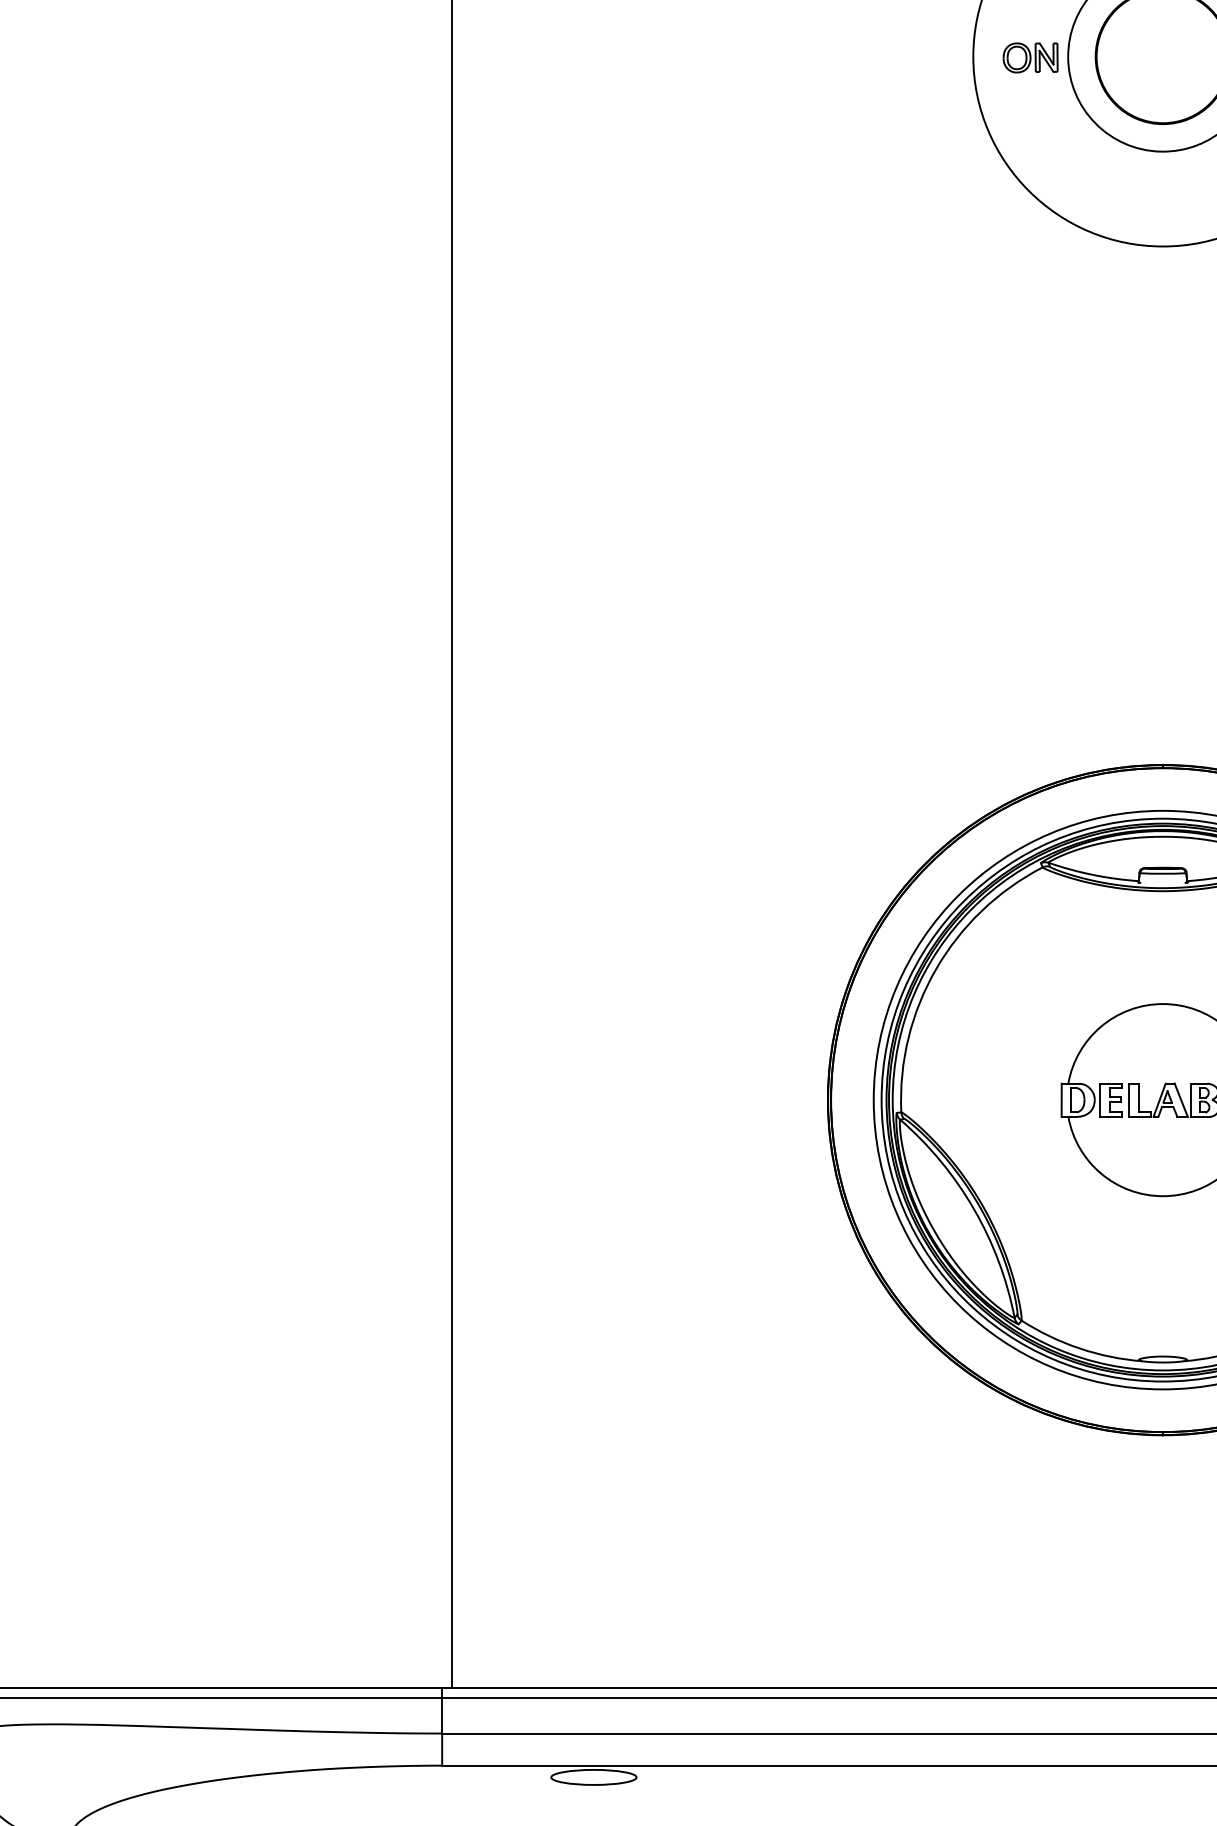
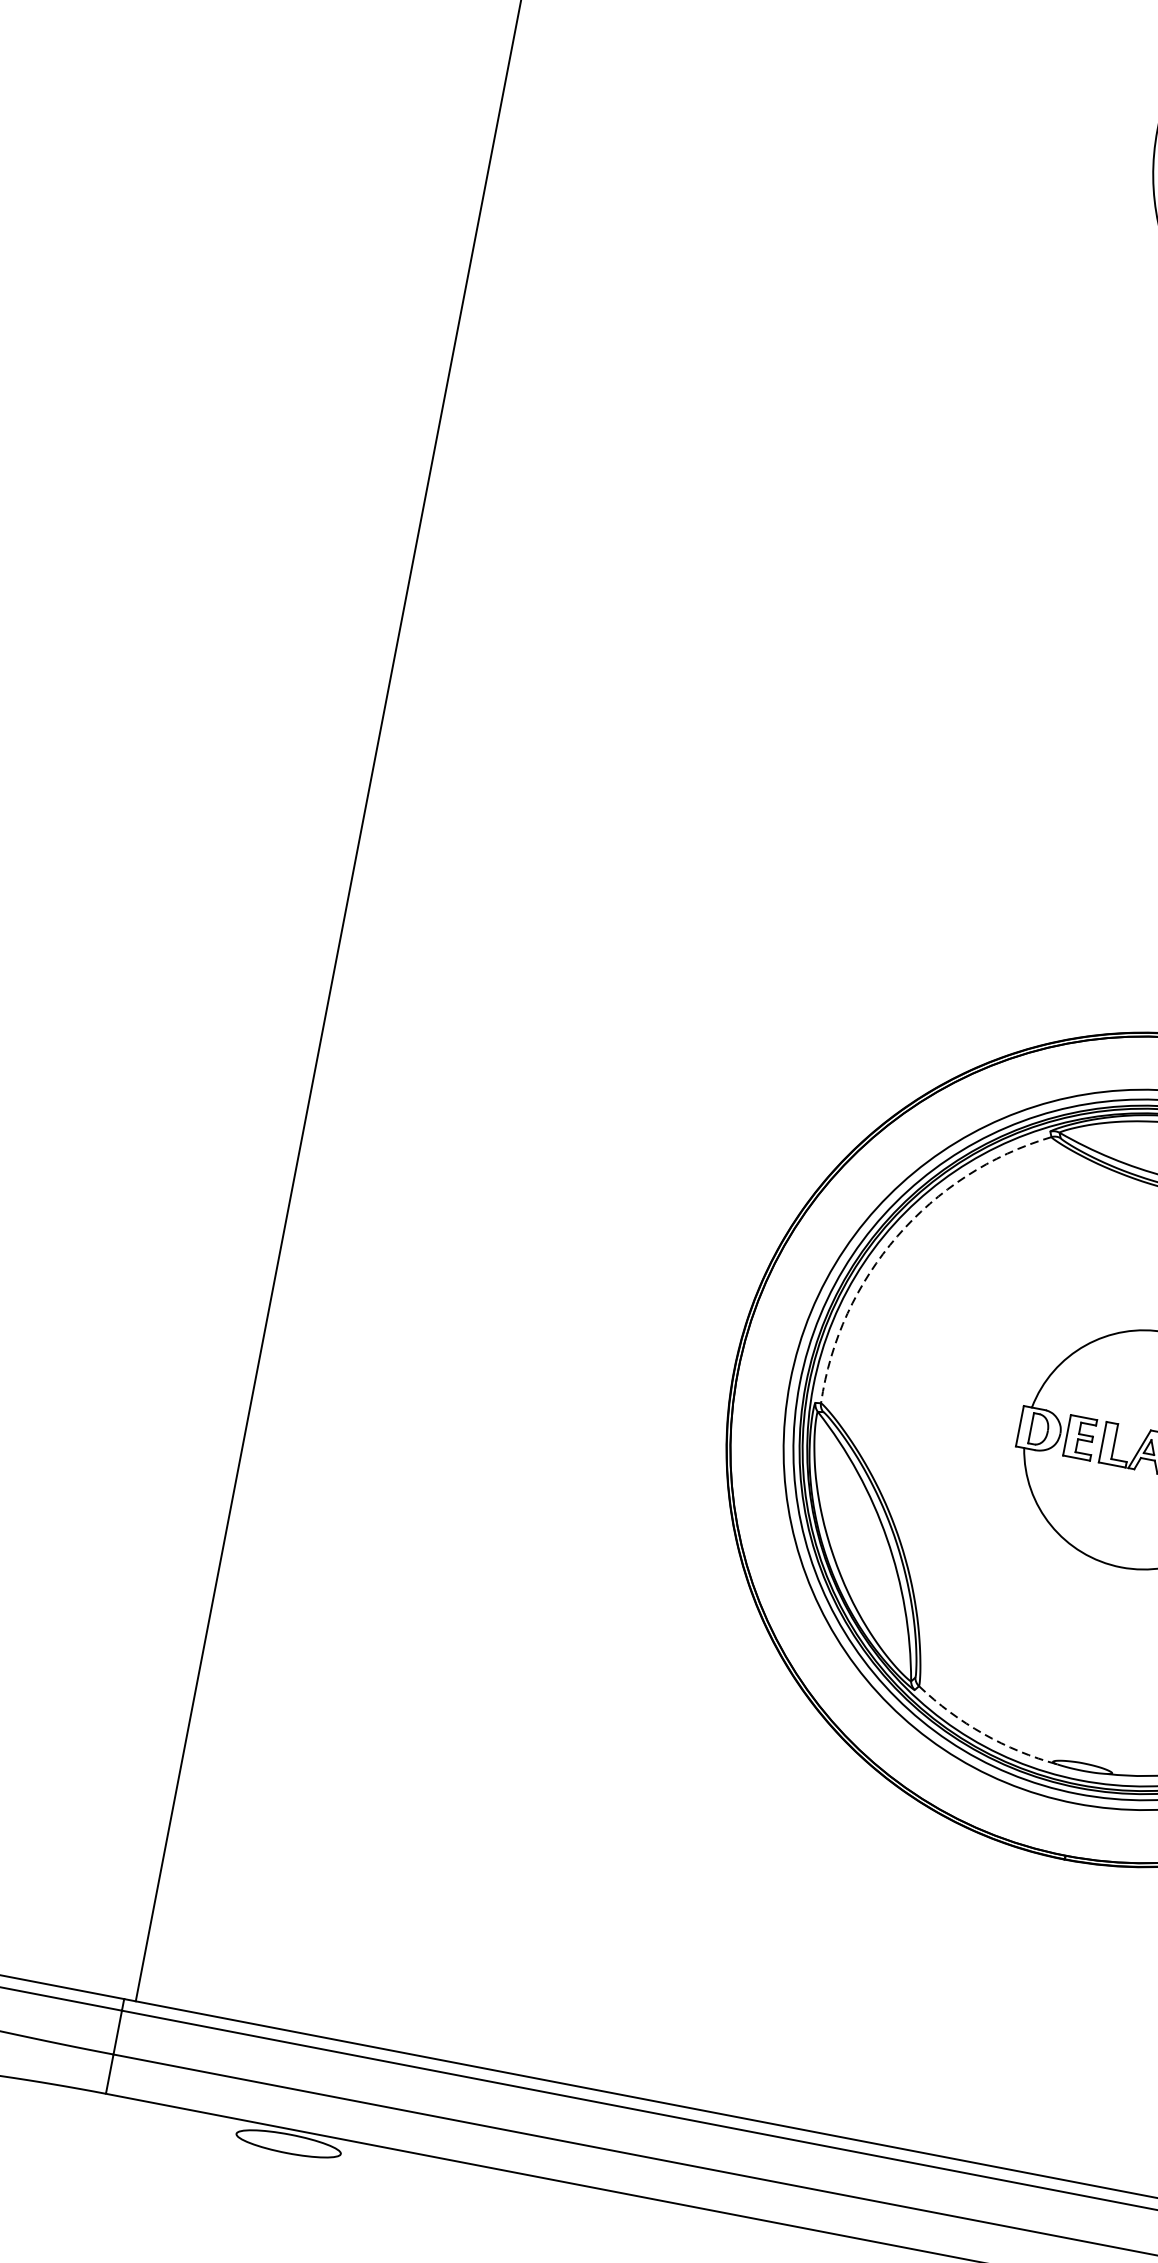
arc: (936, 969) -> (897, 1236), solid -> dashed
arc: (1079, 1348) -> (983, 1733), solid -> dashed

